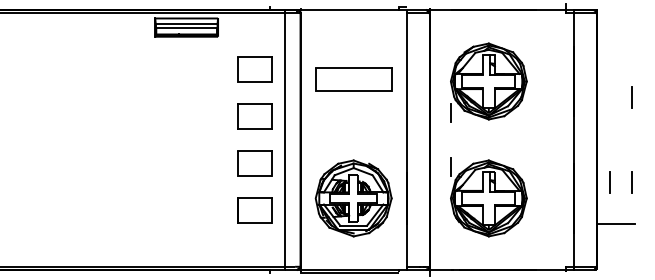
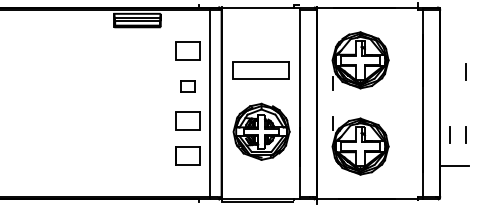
part: (353, 79) -> (260, 70), moved
part: (254, 116) -> (187, 86), size x0.6
part: (353, 198) -> (261, 131), moved

